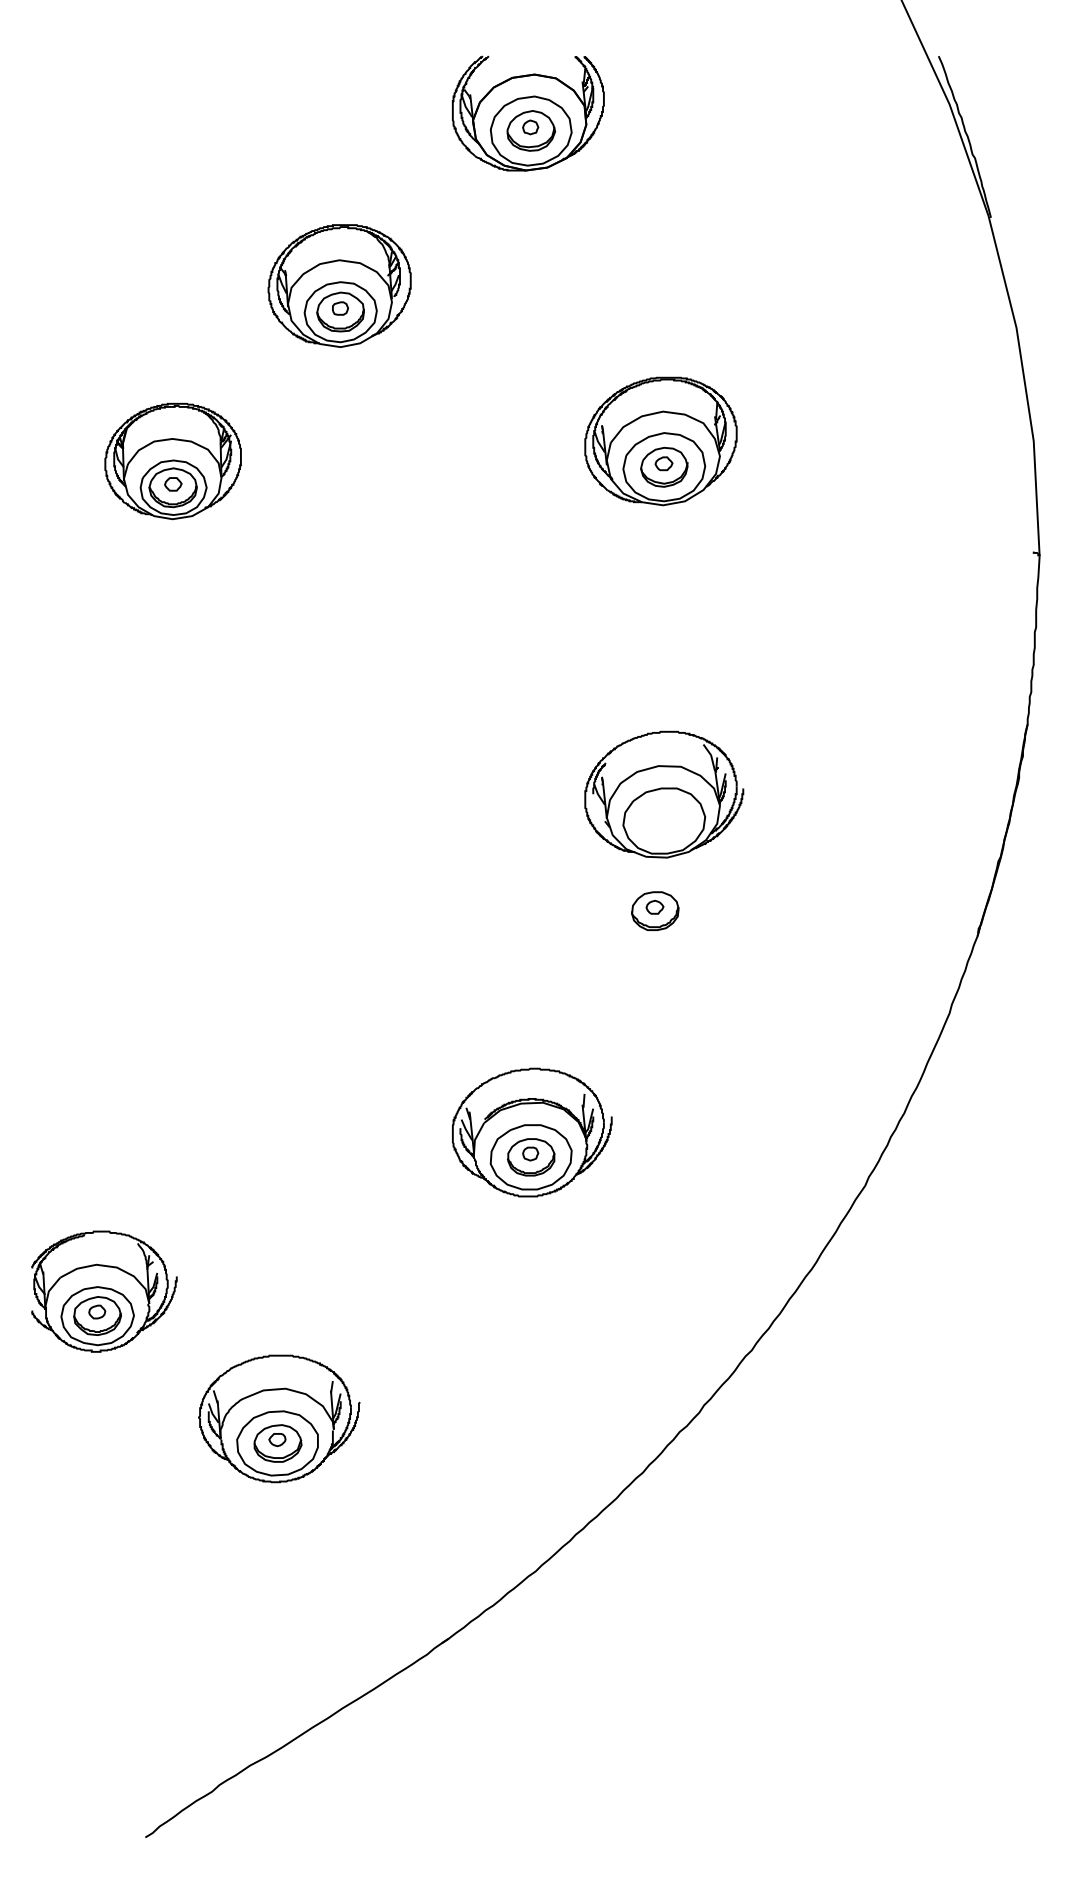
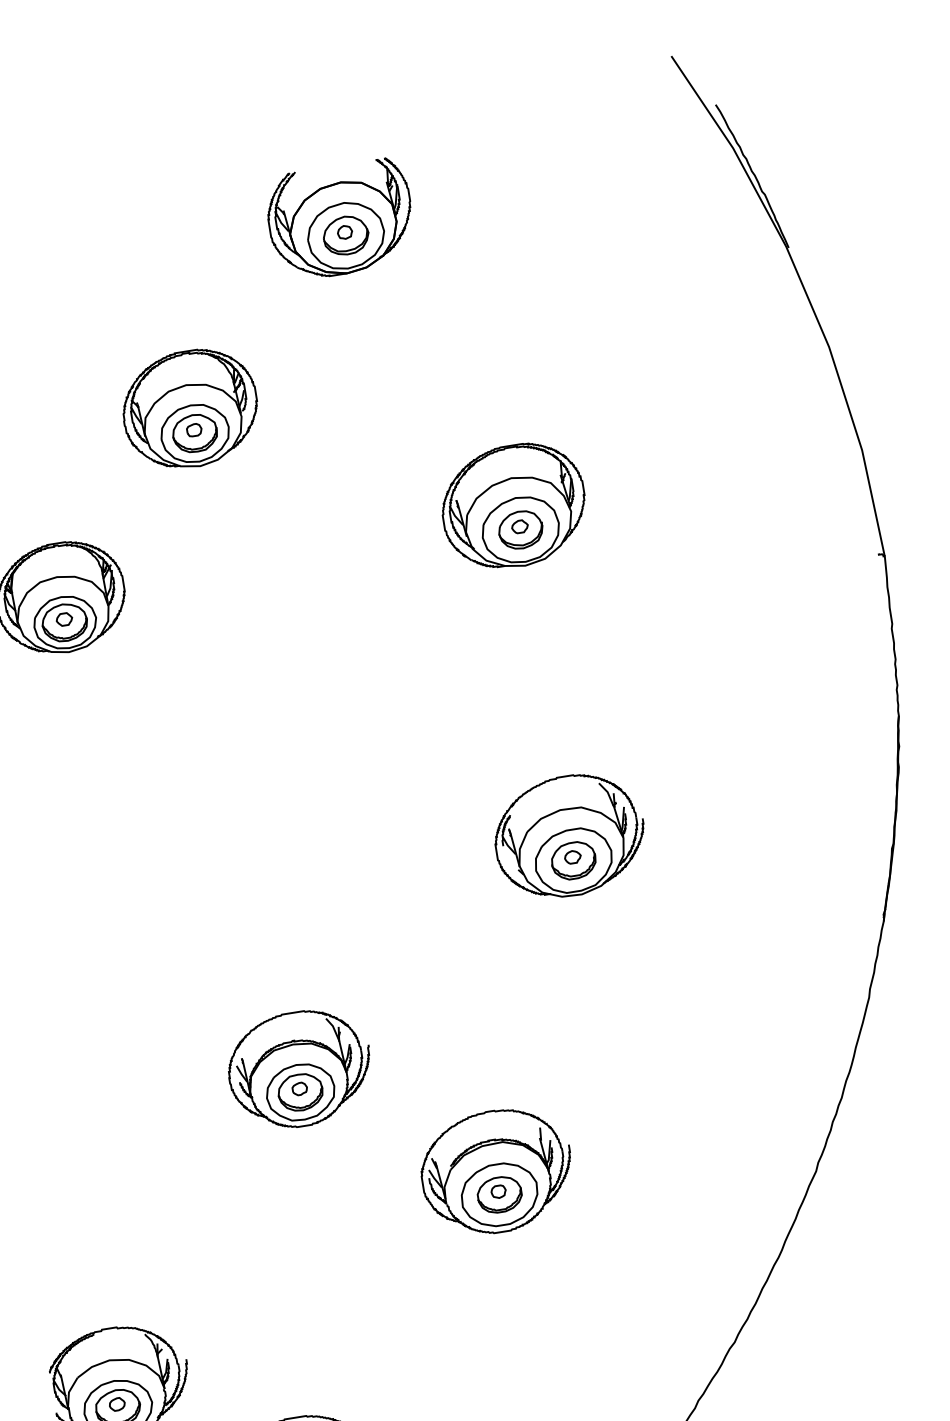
part: (655, 910) -> (573, 860), moved
part: (343, 992) -> (299, 1068), added

